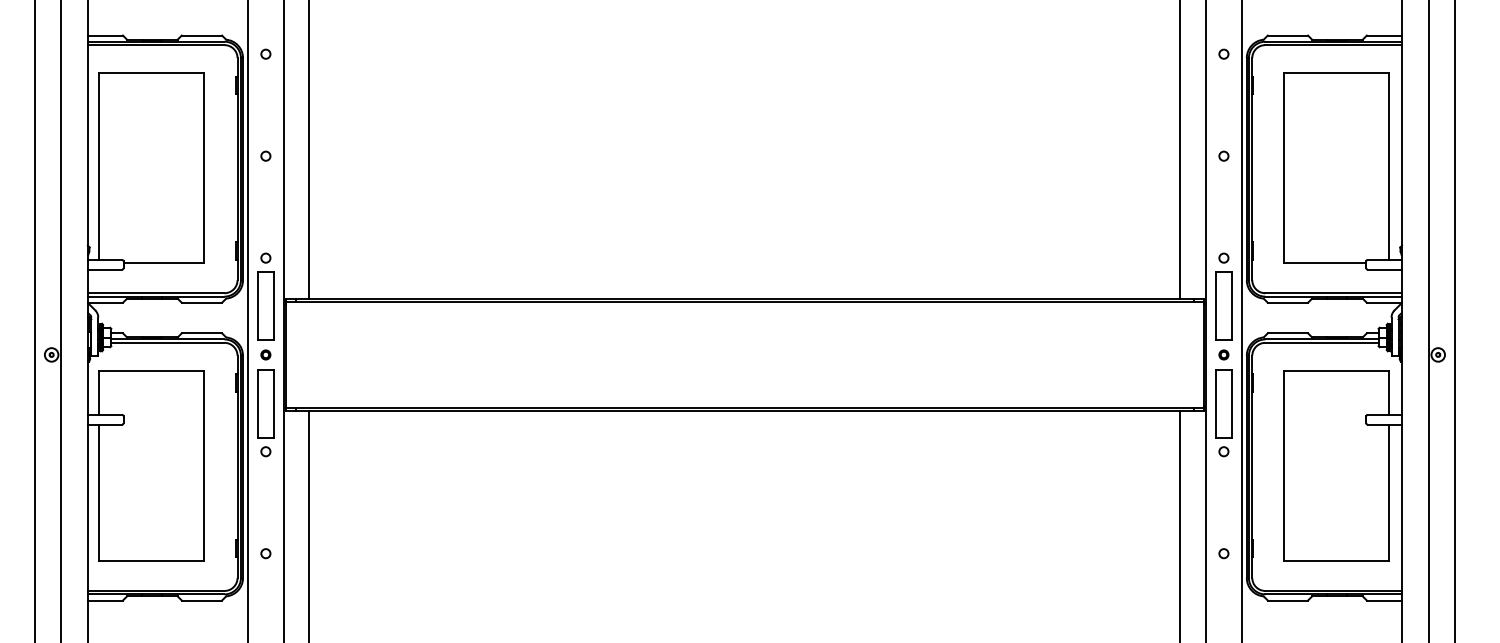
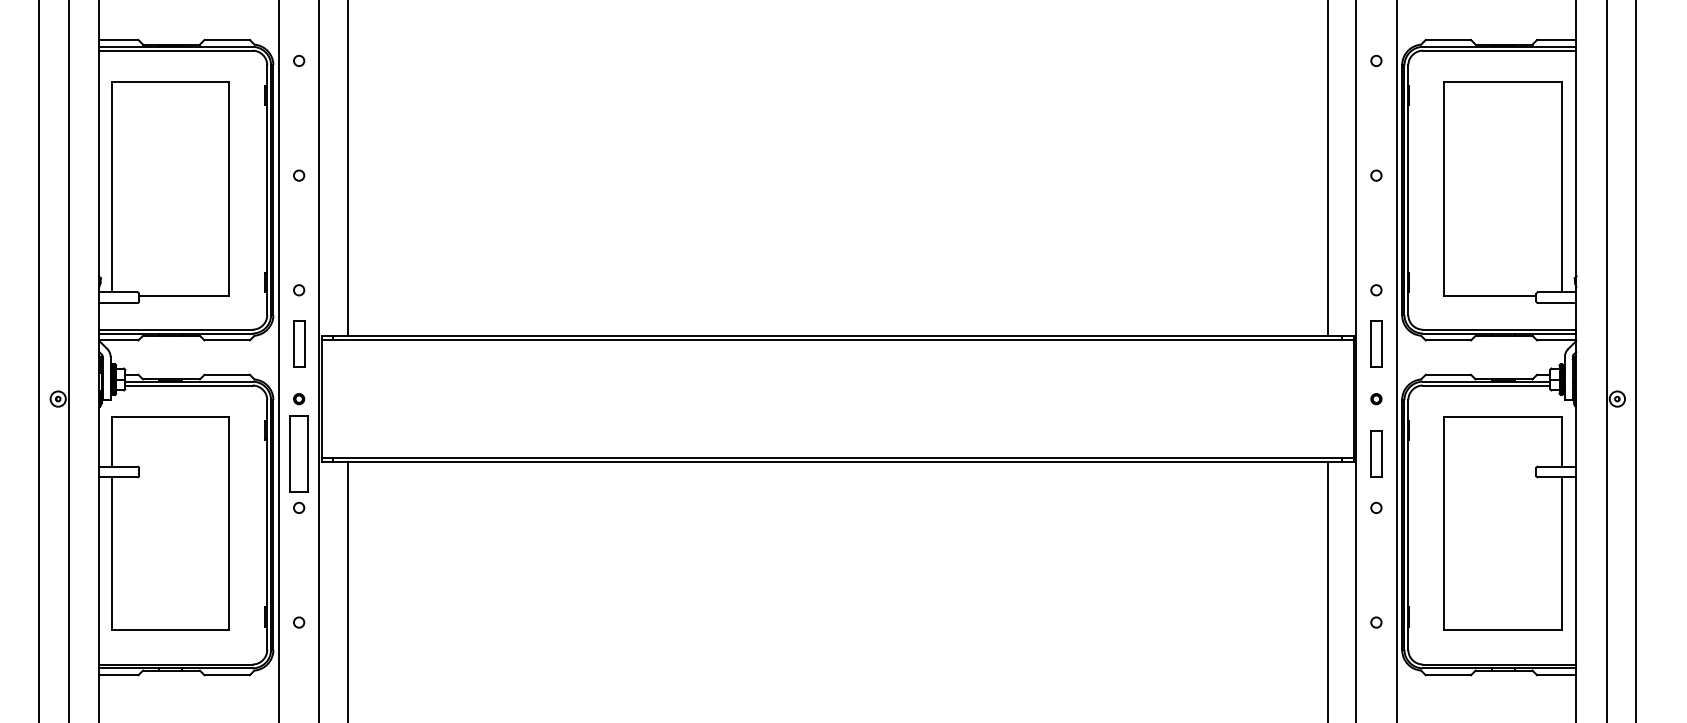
part: (265, 305) -> (298, 343), size x0.6
part: (1223, 305) -> (1376, 343), size x0.6
part: (1223, 403) -> (1376, 453), size x0.6

